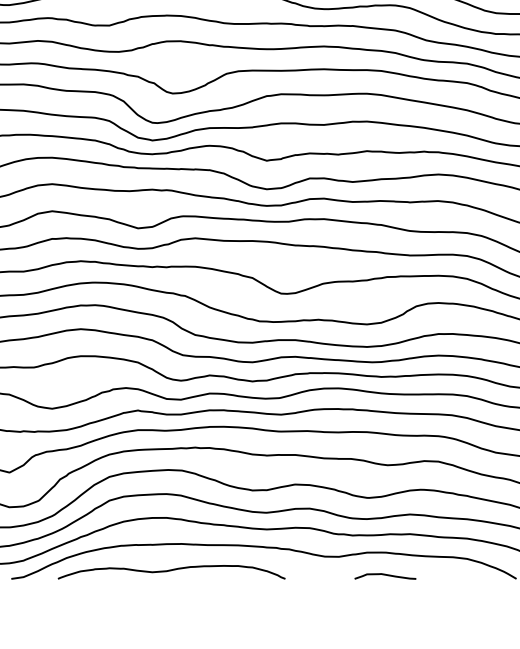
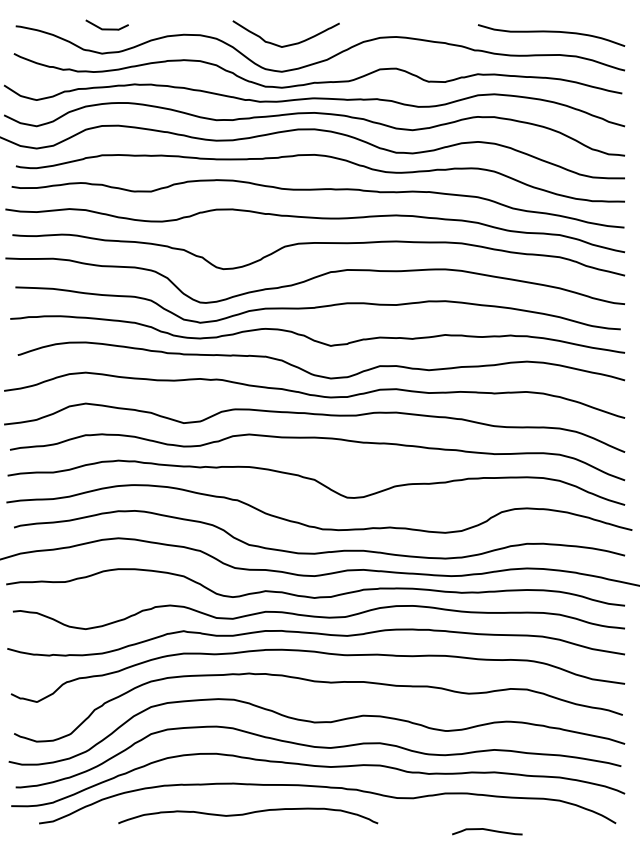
curve: (171, 571) -> (248, 814), moved
curve: (385, 575) -> (487, 830), moved

